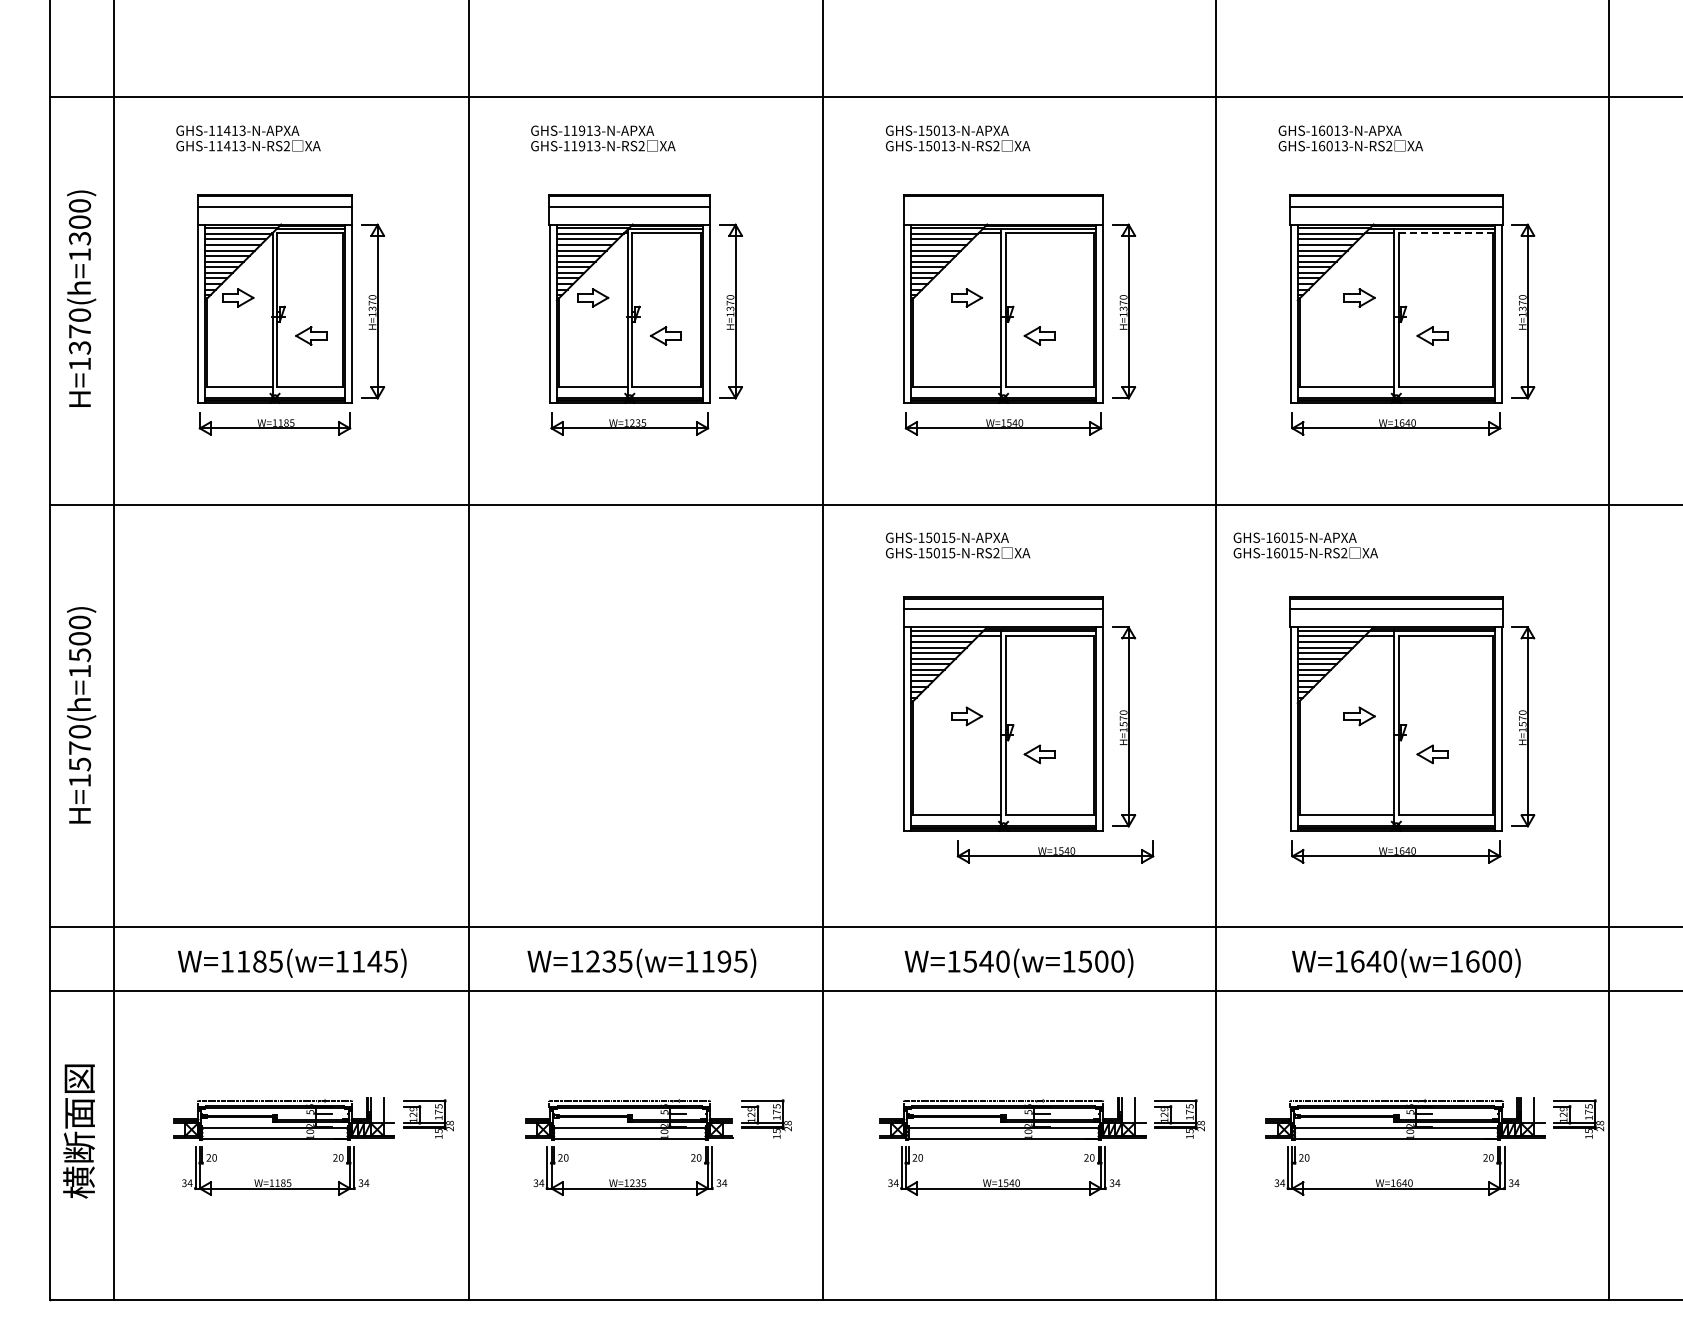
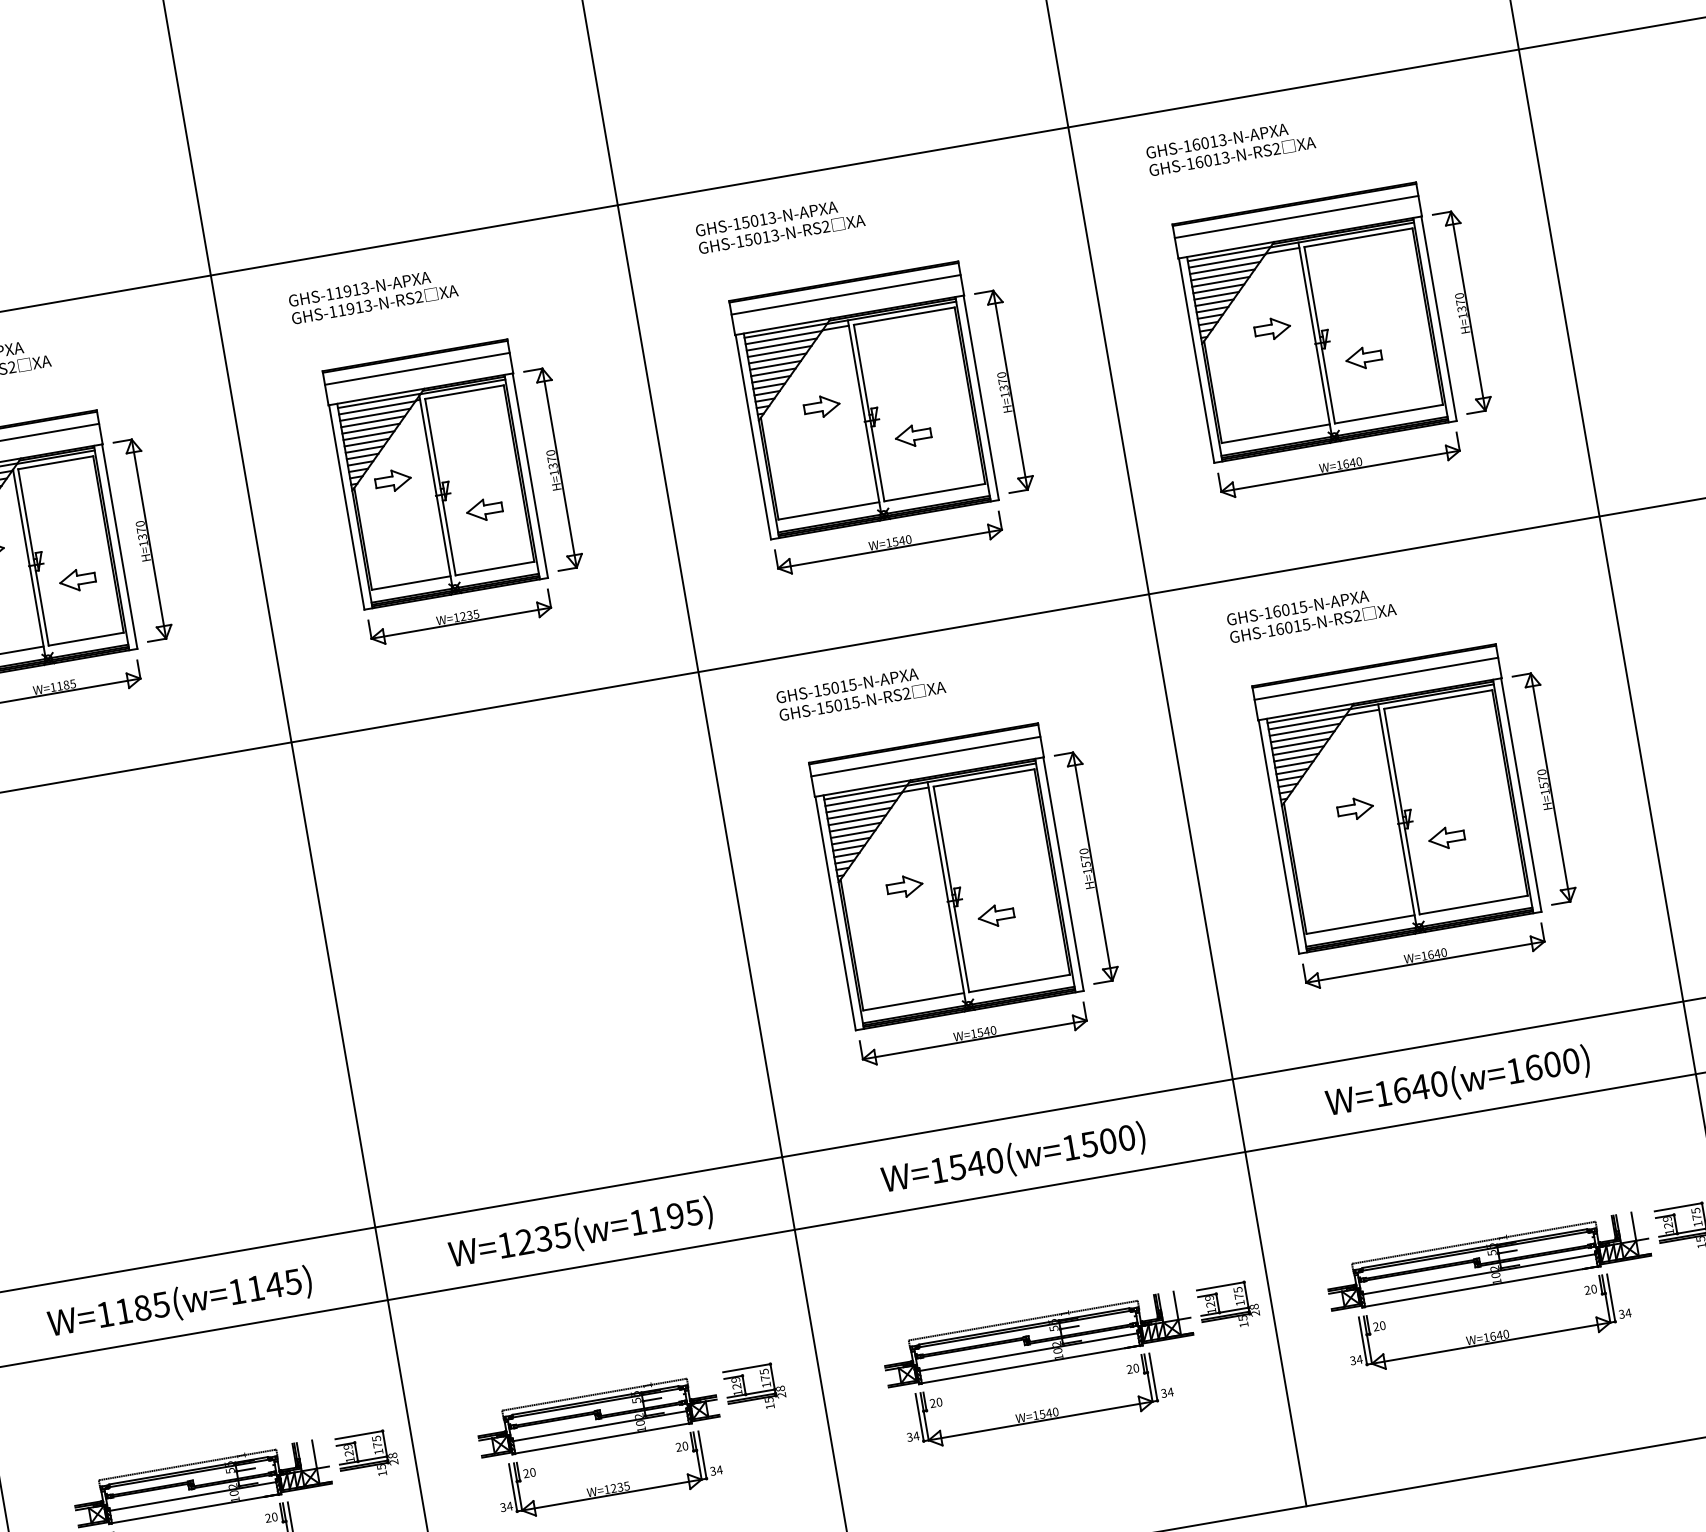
line: (1003, 206) -> (845, 294), added
line: (1446, 233) -> (1359, 237), dashed -> solid
text: (1305, 545) -> (1311, 614), moved
part: (1055, 851) -> (973, 1034), moved

